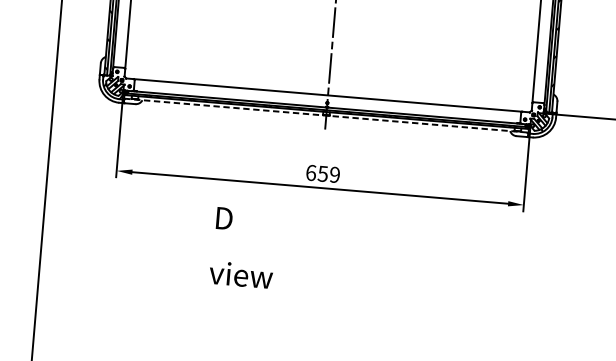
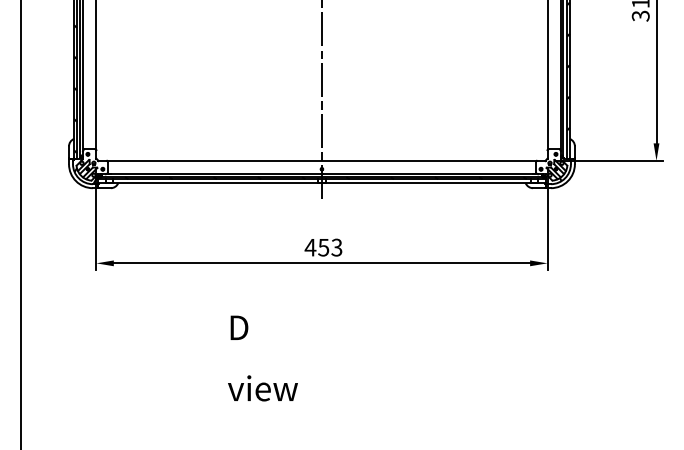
line: (326, 115) -> (322, 183), dashed -> solid
text: (322, 173) -> (323, 247), 659 -> 453
text: (243, 247) -> (262, 358), moved

